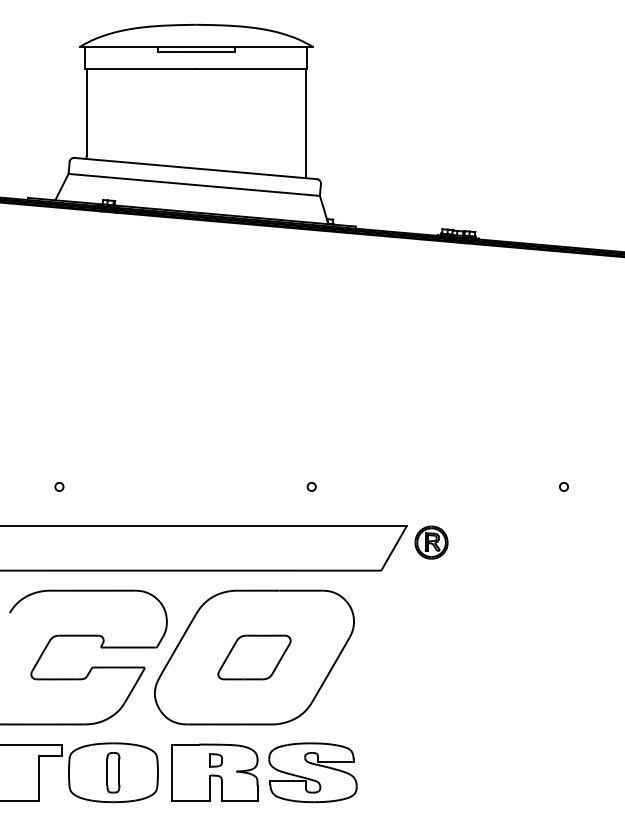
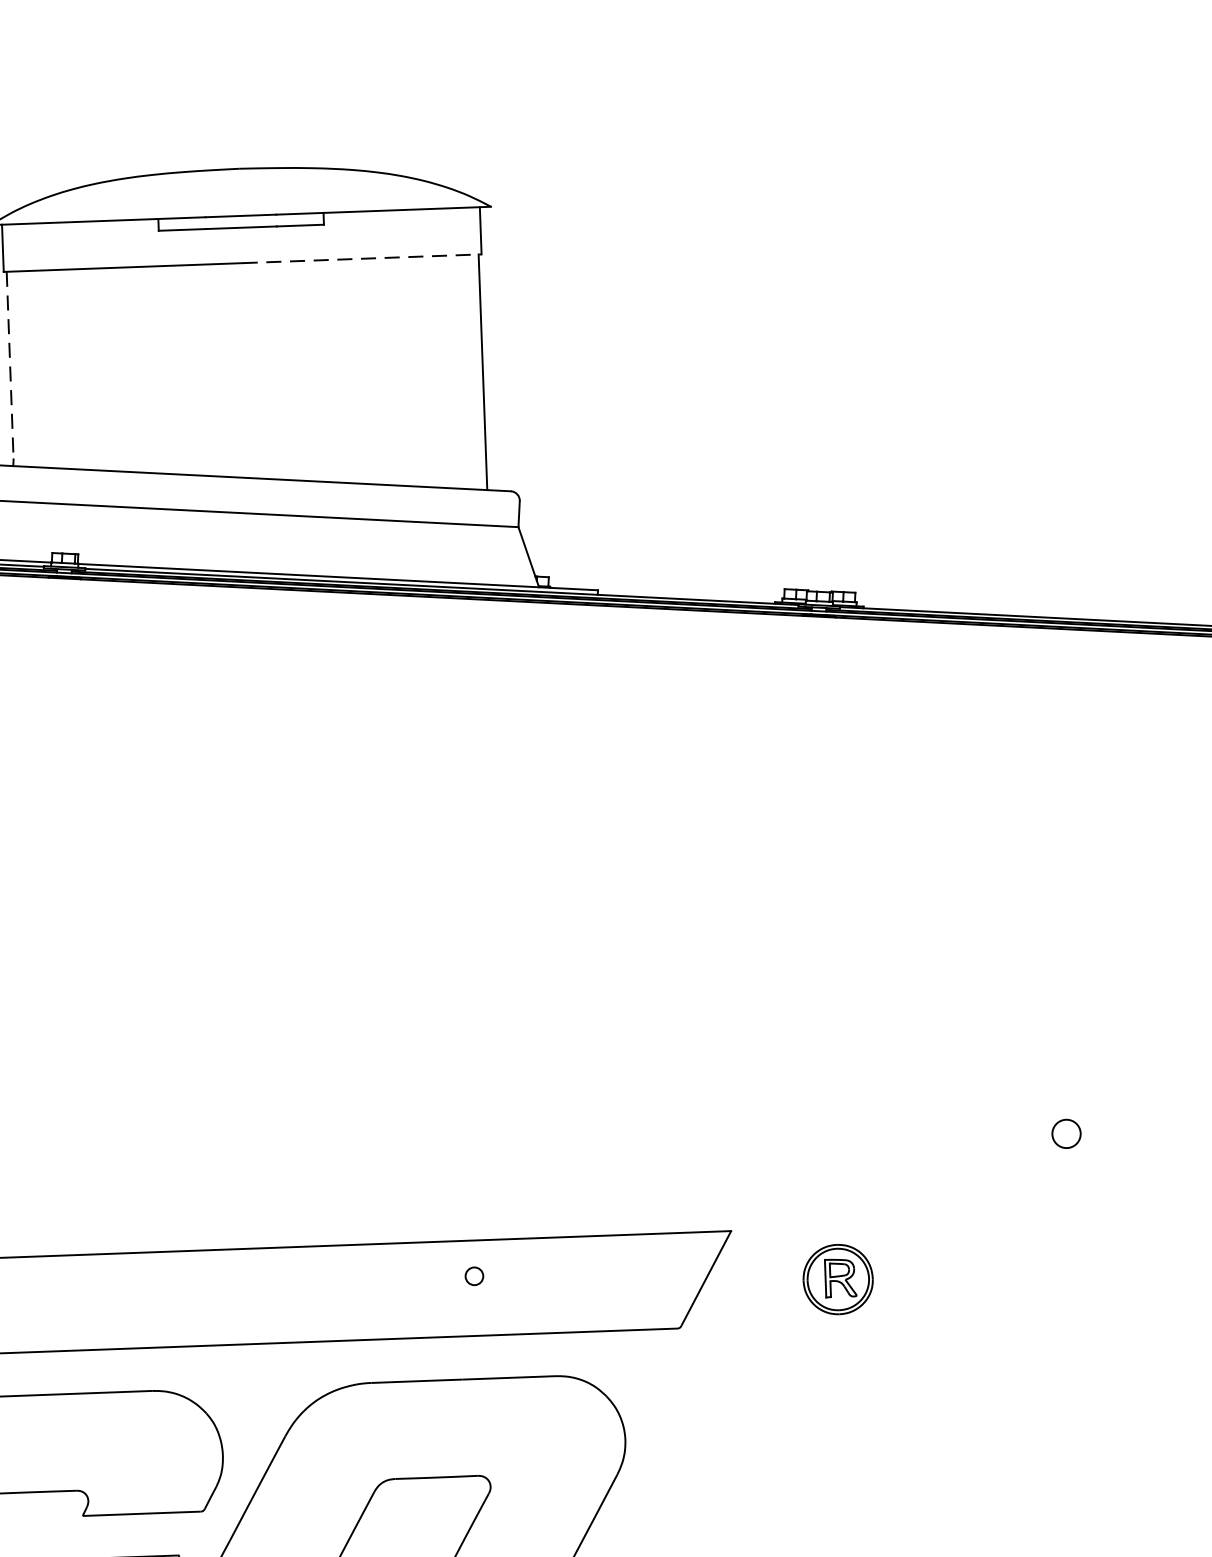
line: (251, 68) -> (361, 258), solid -> dashed
line: (86, 112) -> (9, 366), solid -> dashed
circle: (311, 486) -> (473, 1275), moved
circle: (563, 486) -> (1065, 1133), size x1.6
part: (431, 542) -> (838, 1279), moved

